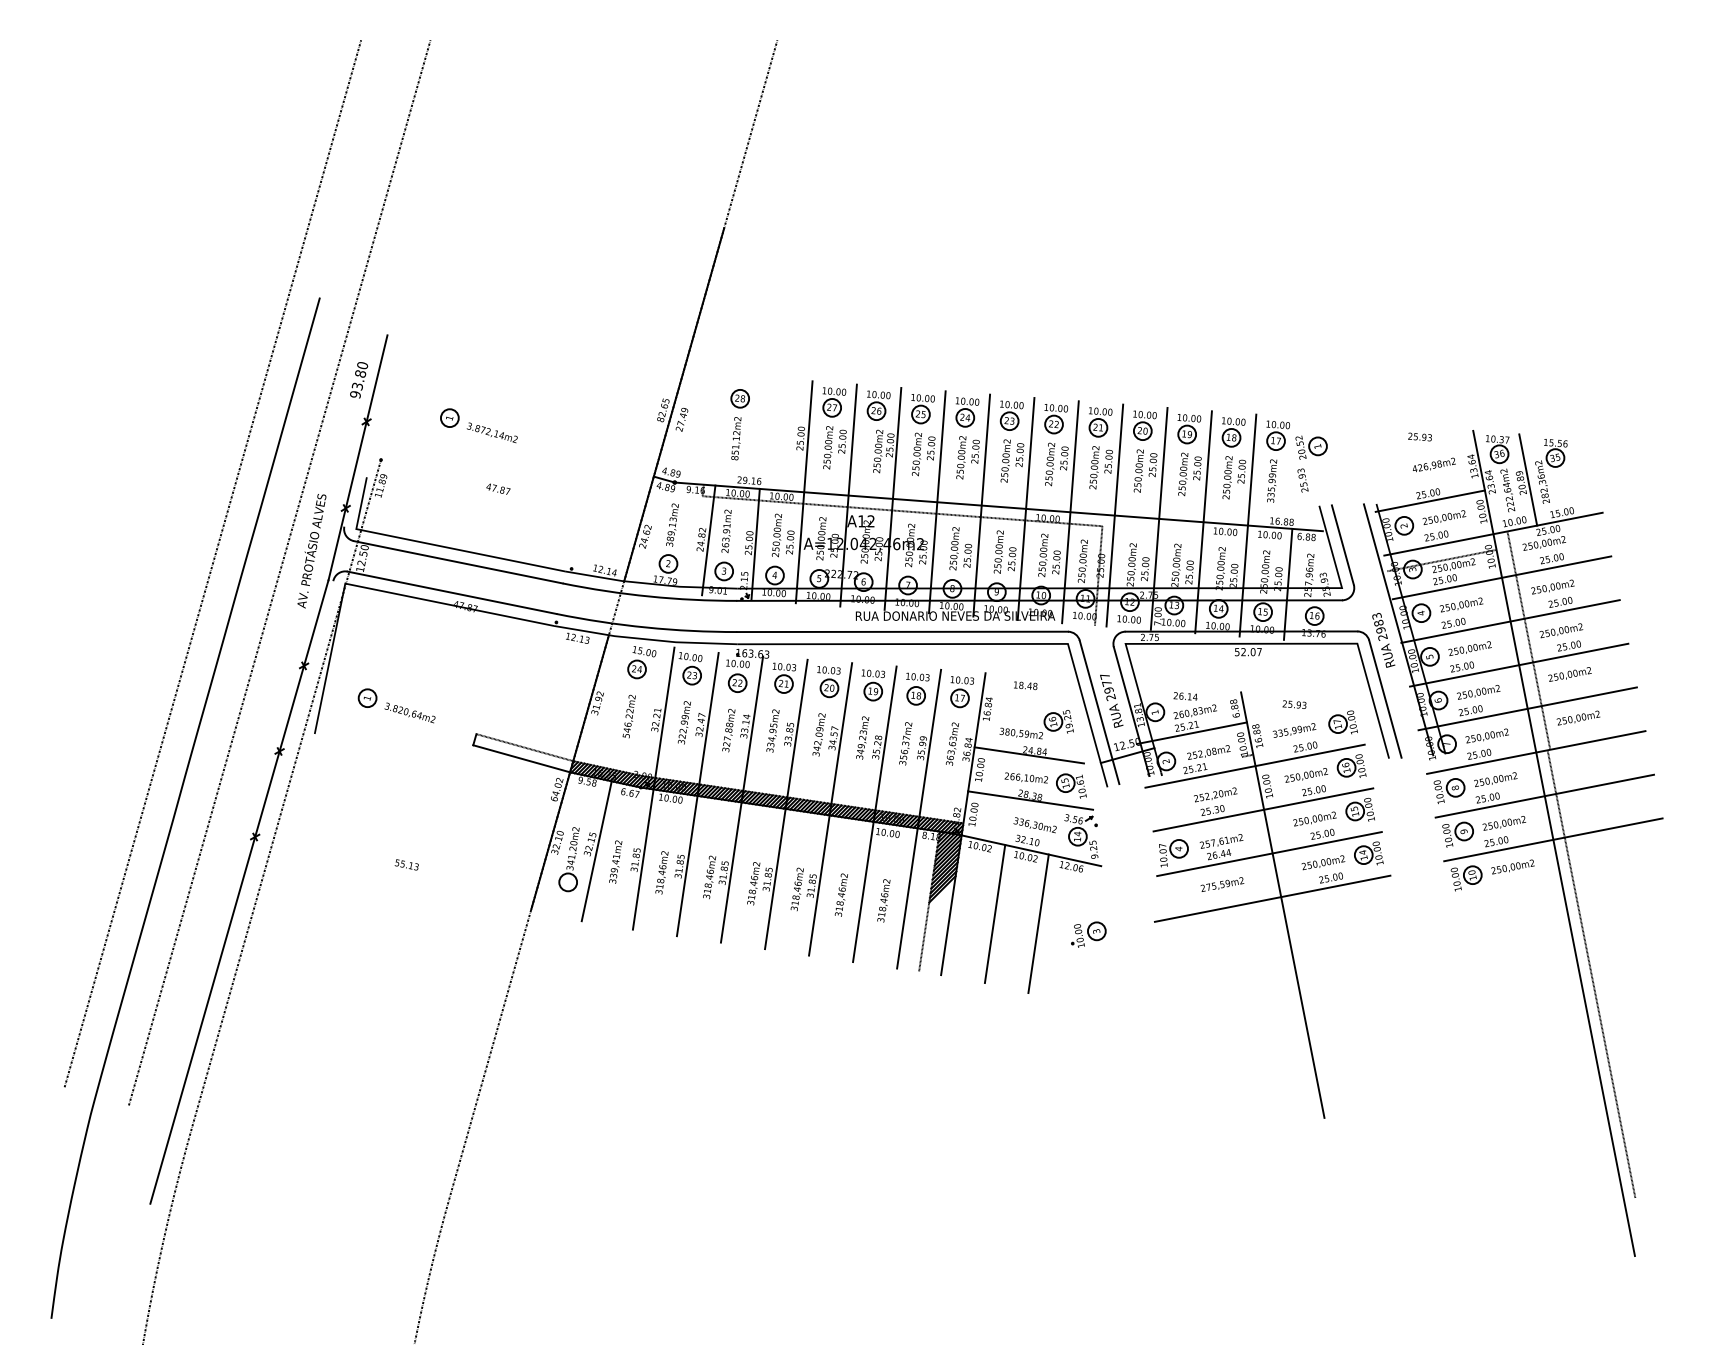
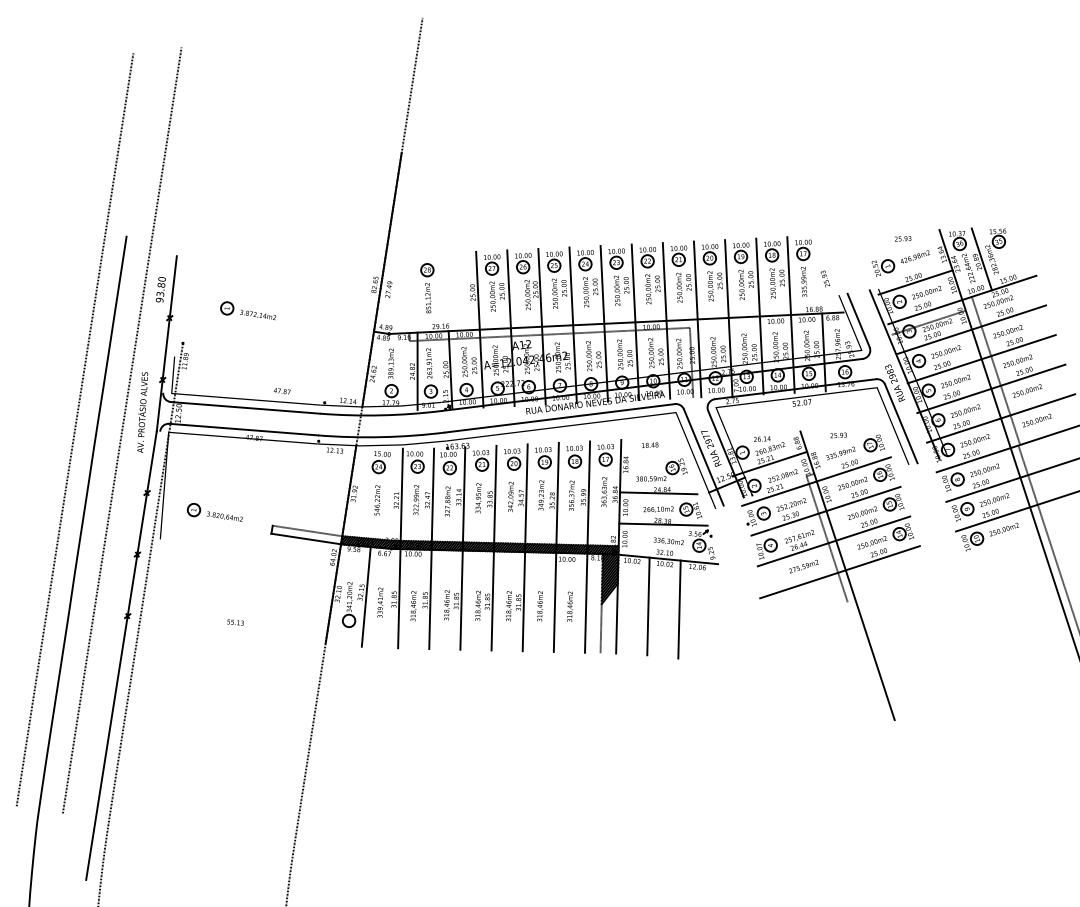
part: (1311, 447) -> (883, 267), moved
text: (498, 488) -> (282, 390), moved
line: (1259, 849) -> (826, 539), added
part: (1088, 934) -> (758, 516), moved

